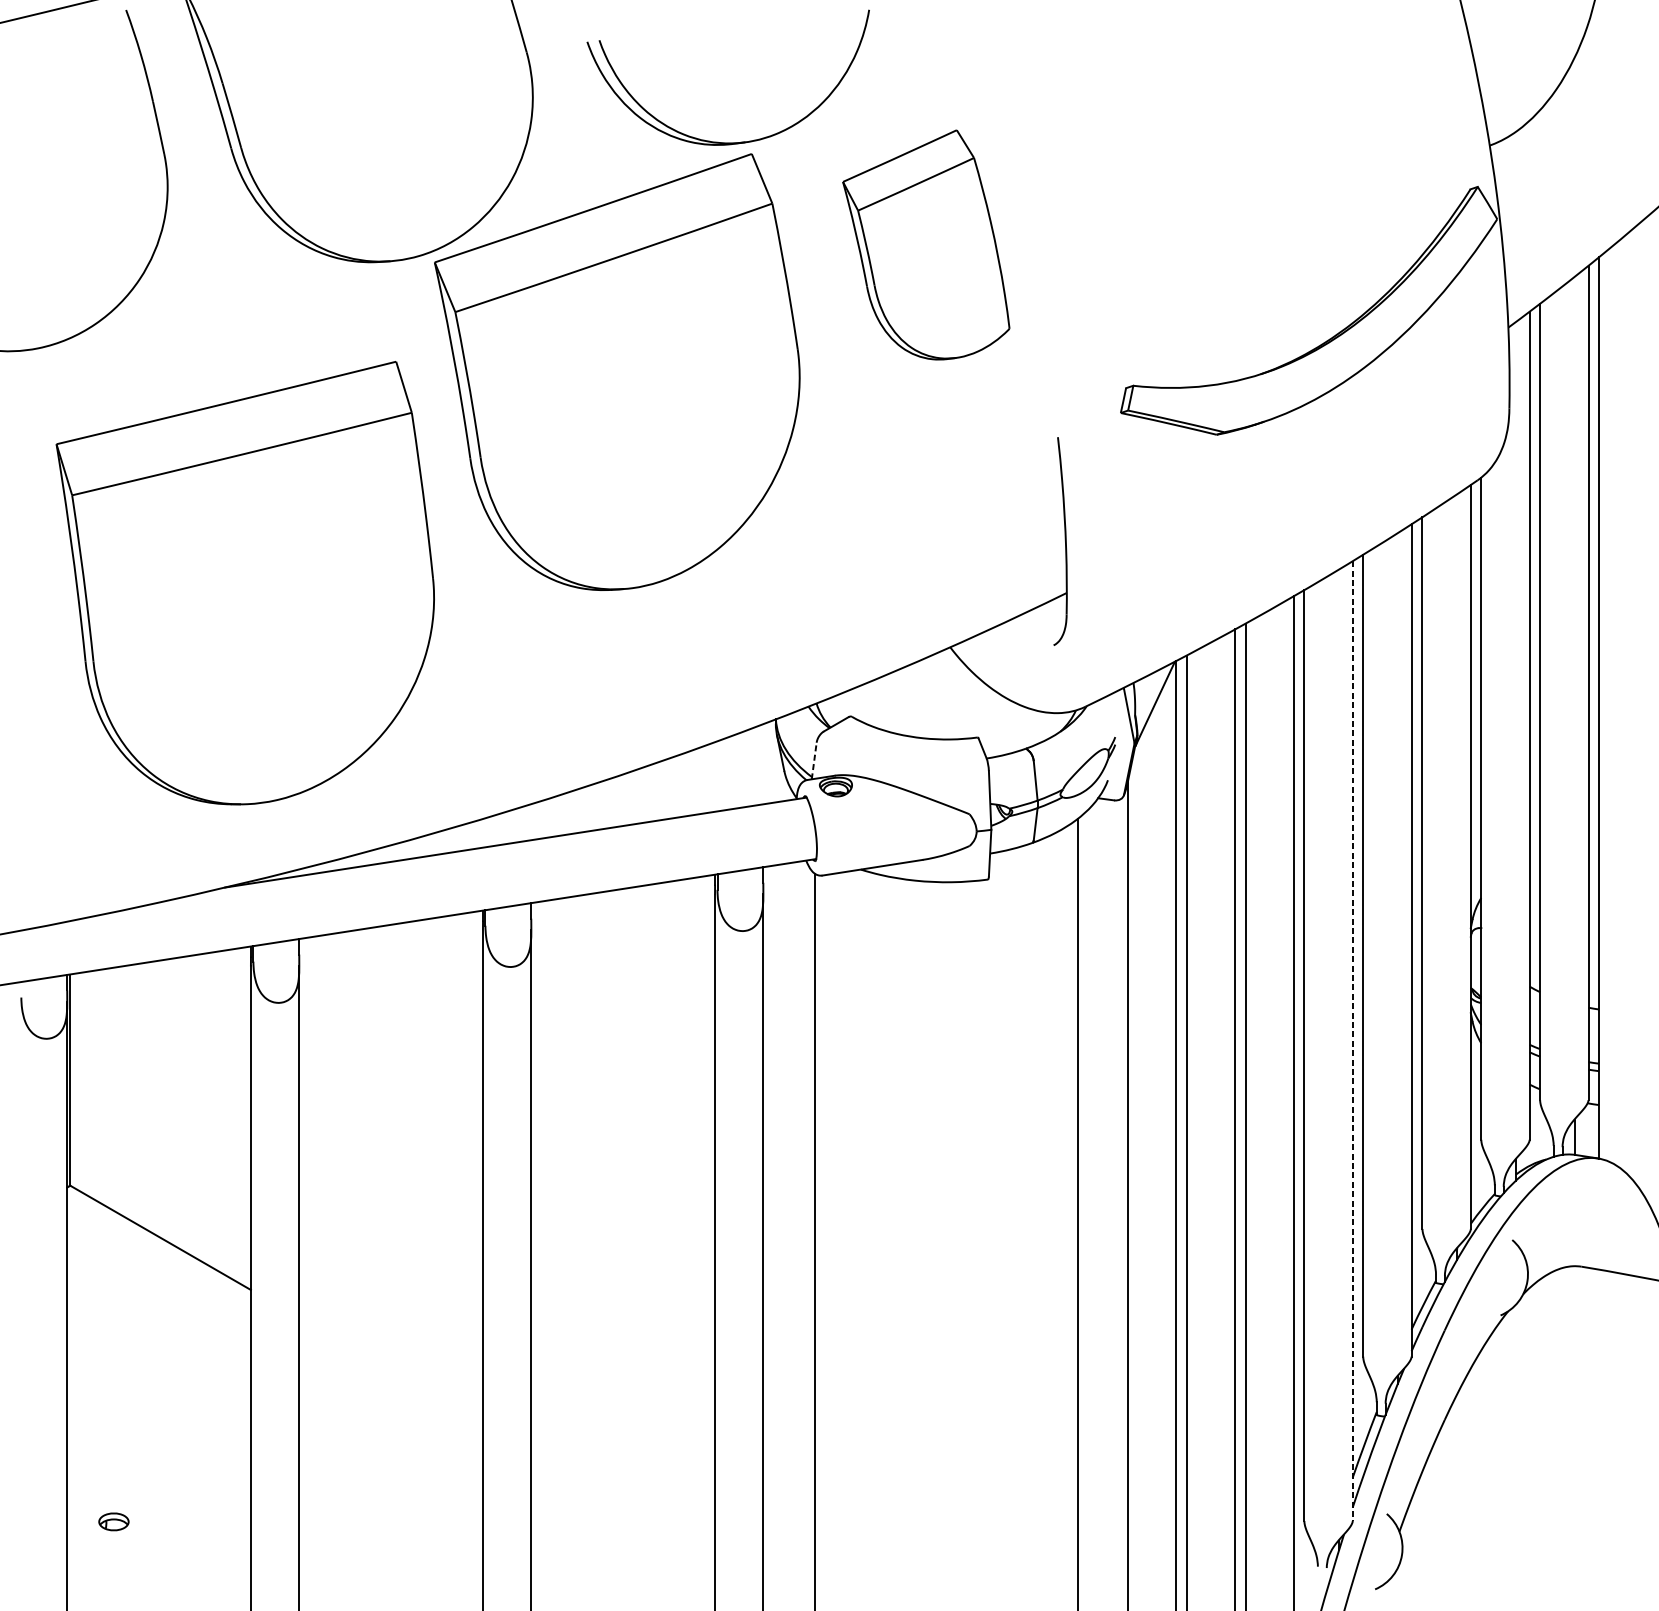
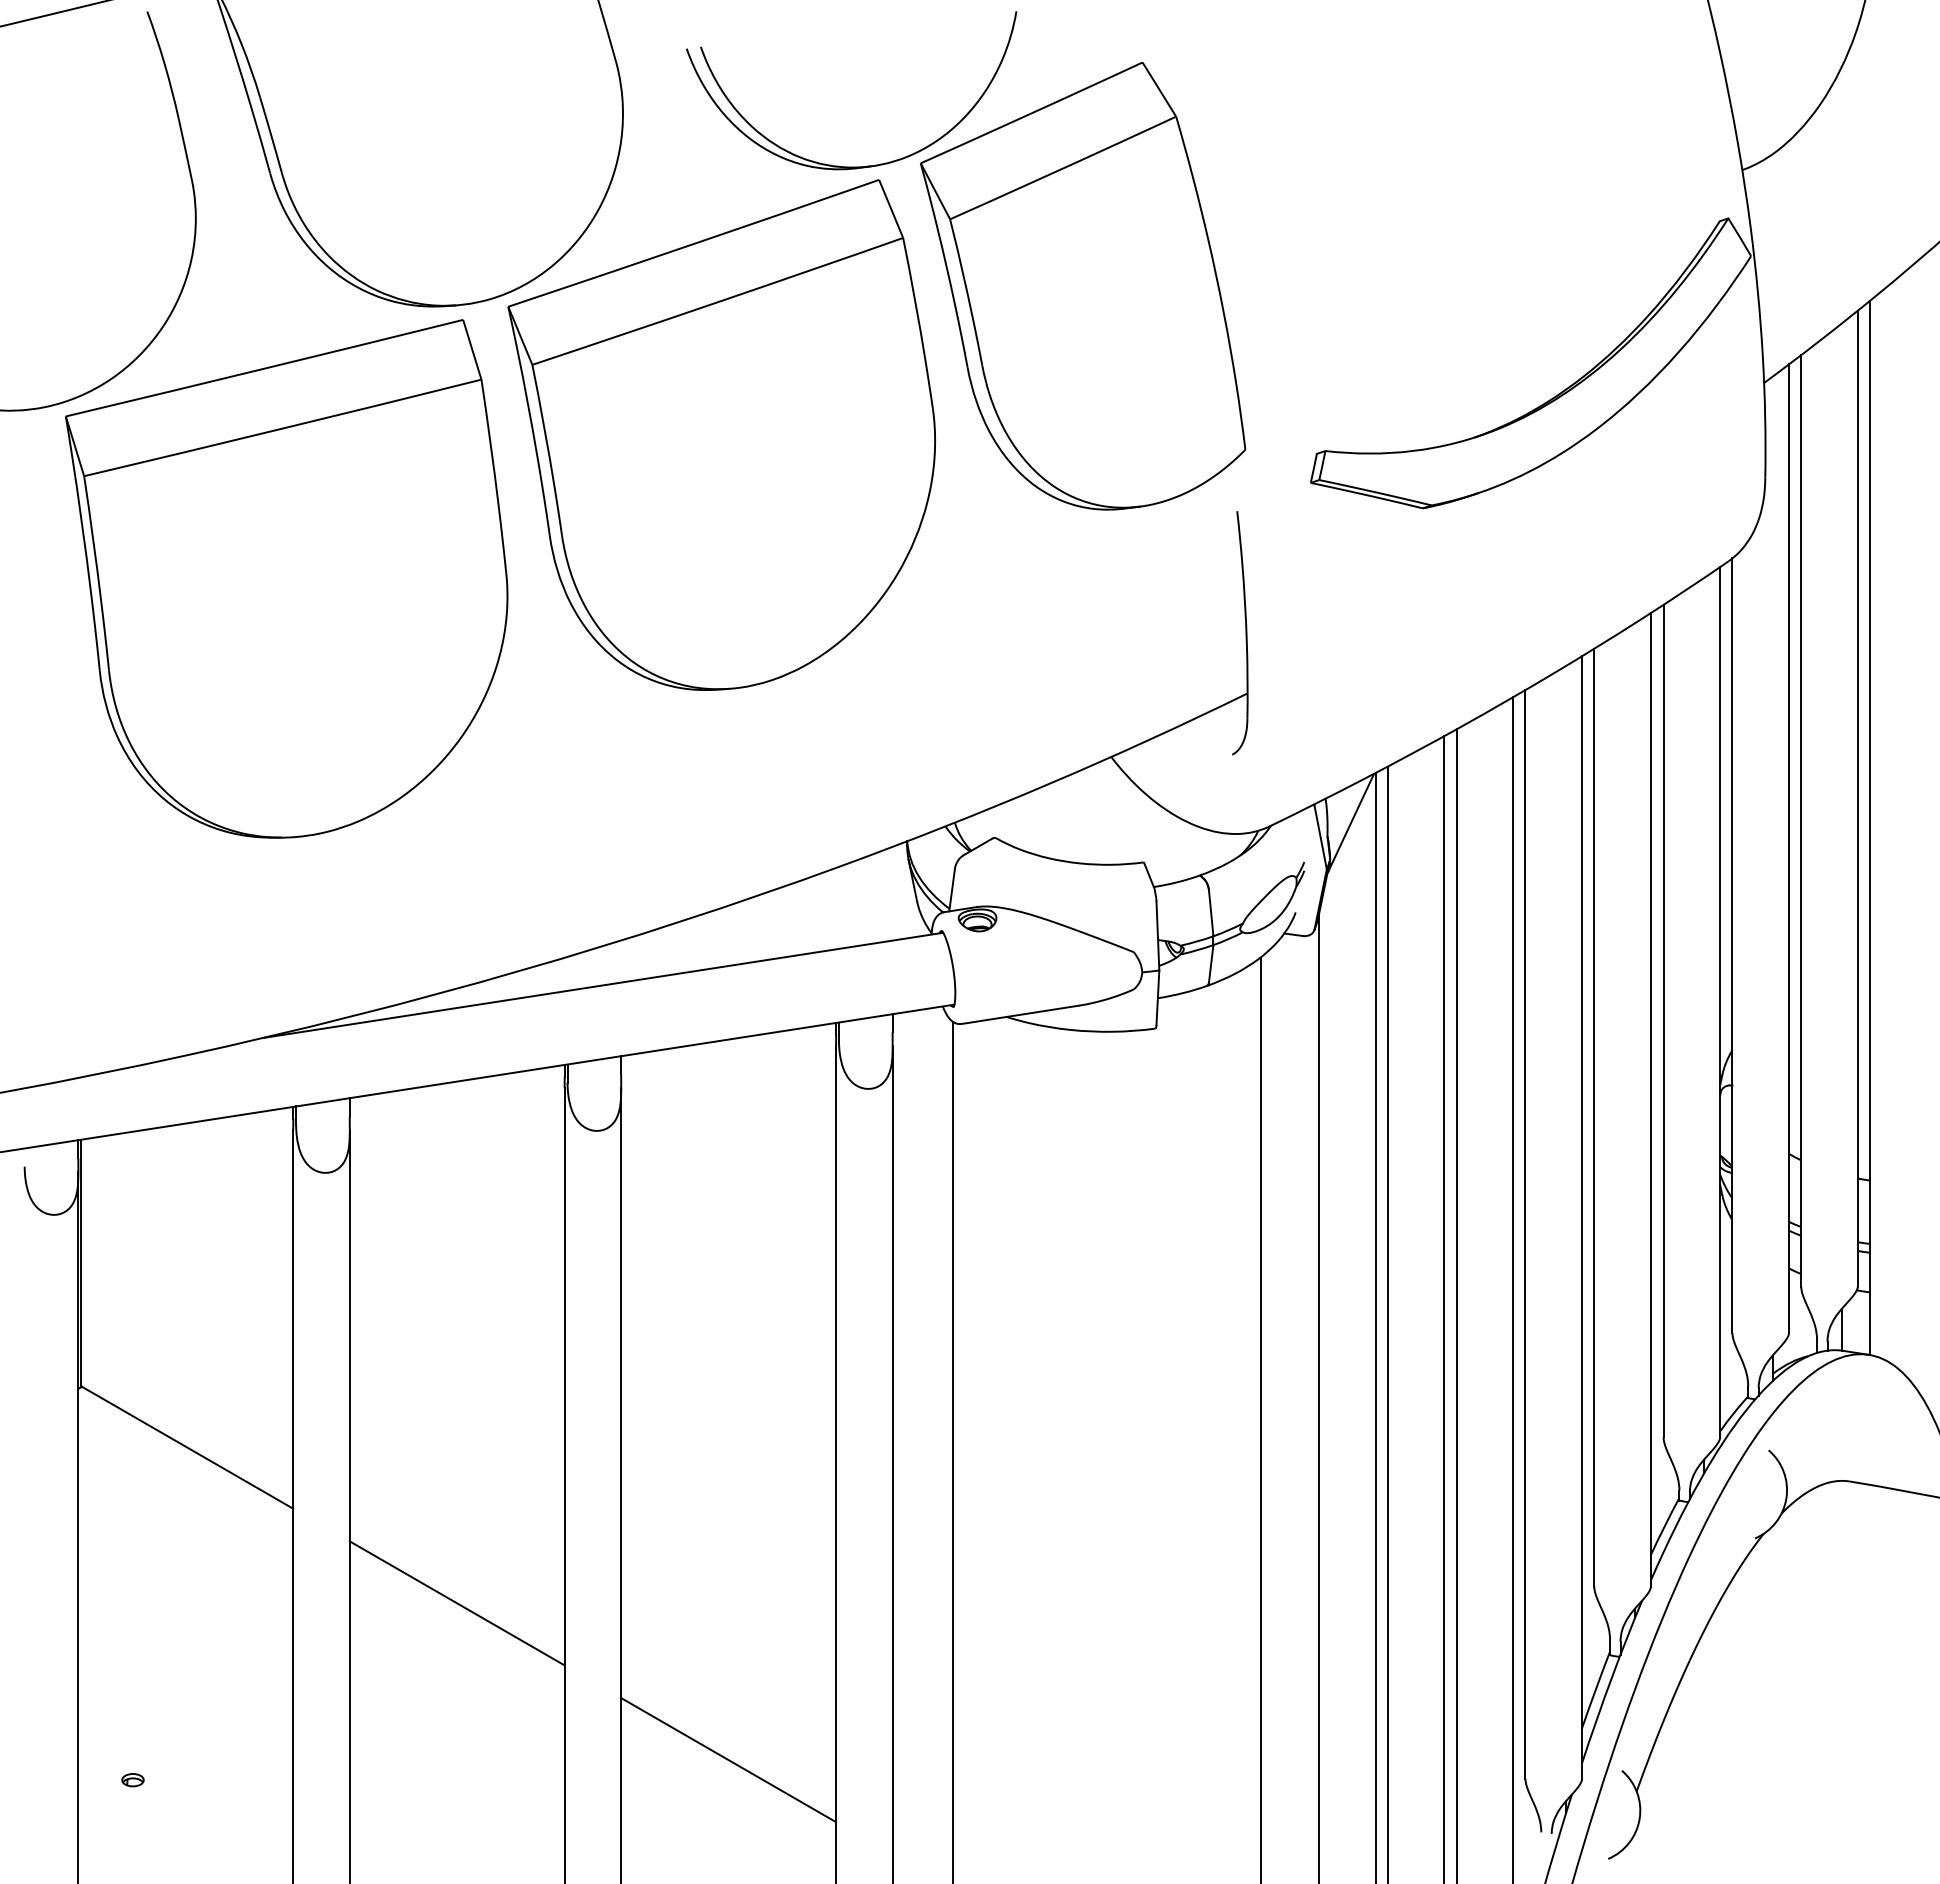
part: (926, 245) -> (1083, 286), size x1.67
part: (245, 582) -> (286, 578), moved
line: (814, 760) -> (952, 889), dashed -> solid
line: (1353, 1041) -> (1582, 1218), dashed -> solid
line: (390, 1371) -> (456, 1603), added
line: (623, 1505) -> (728, 1760), added
part: (113, 1522) -> (132, 1780), size x0.62

